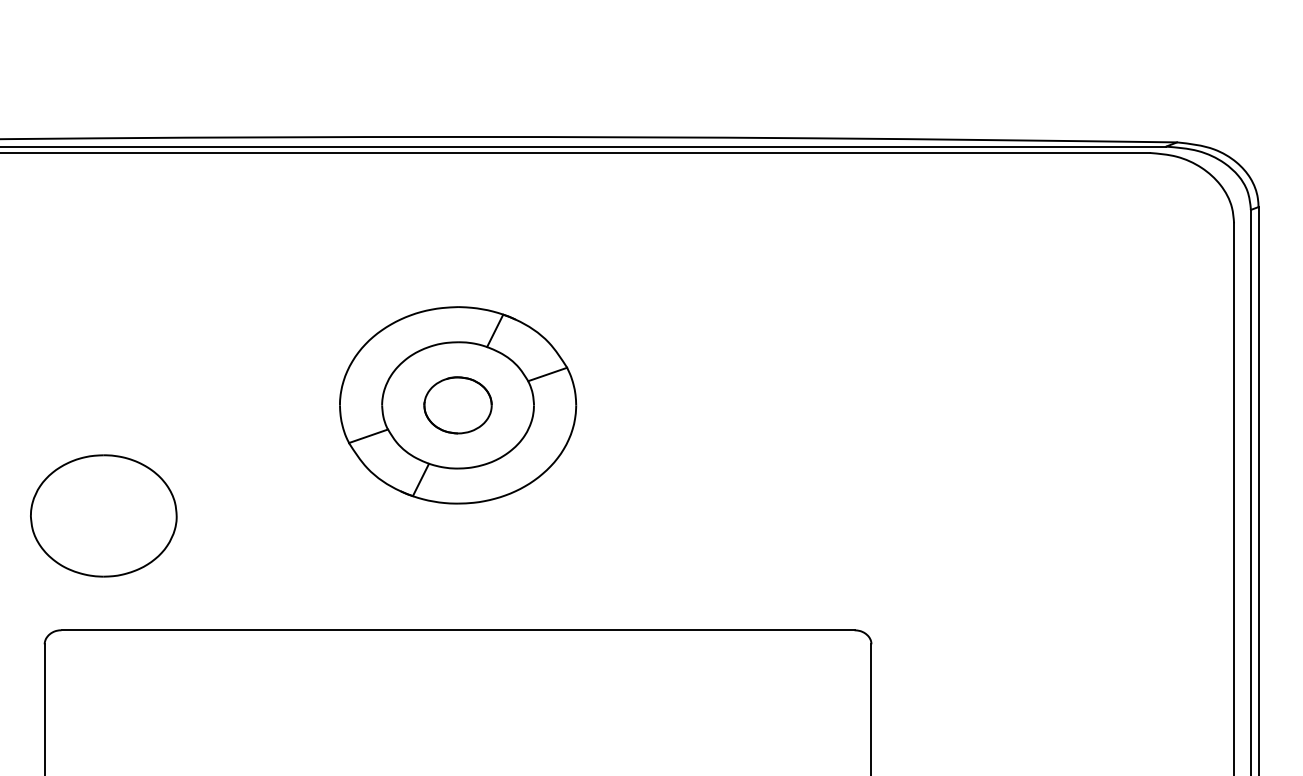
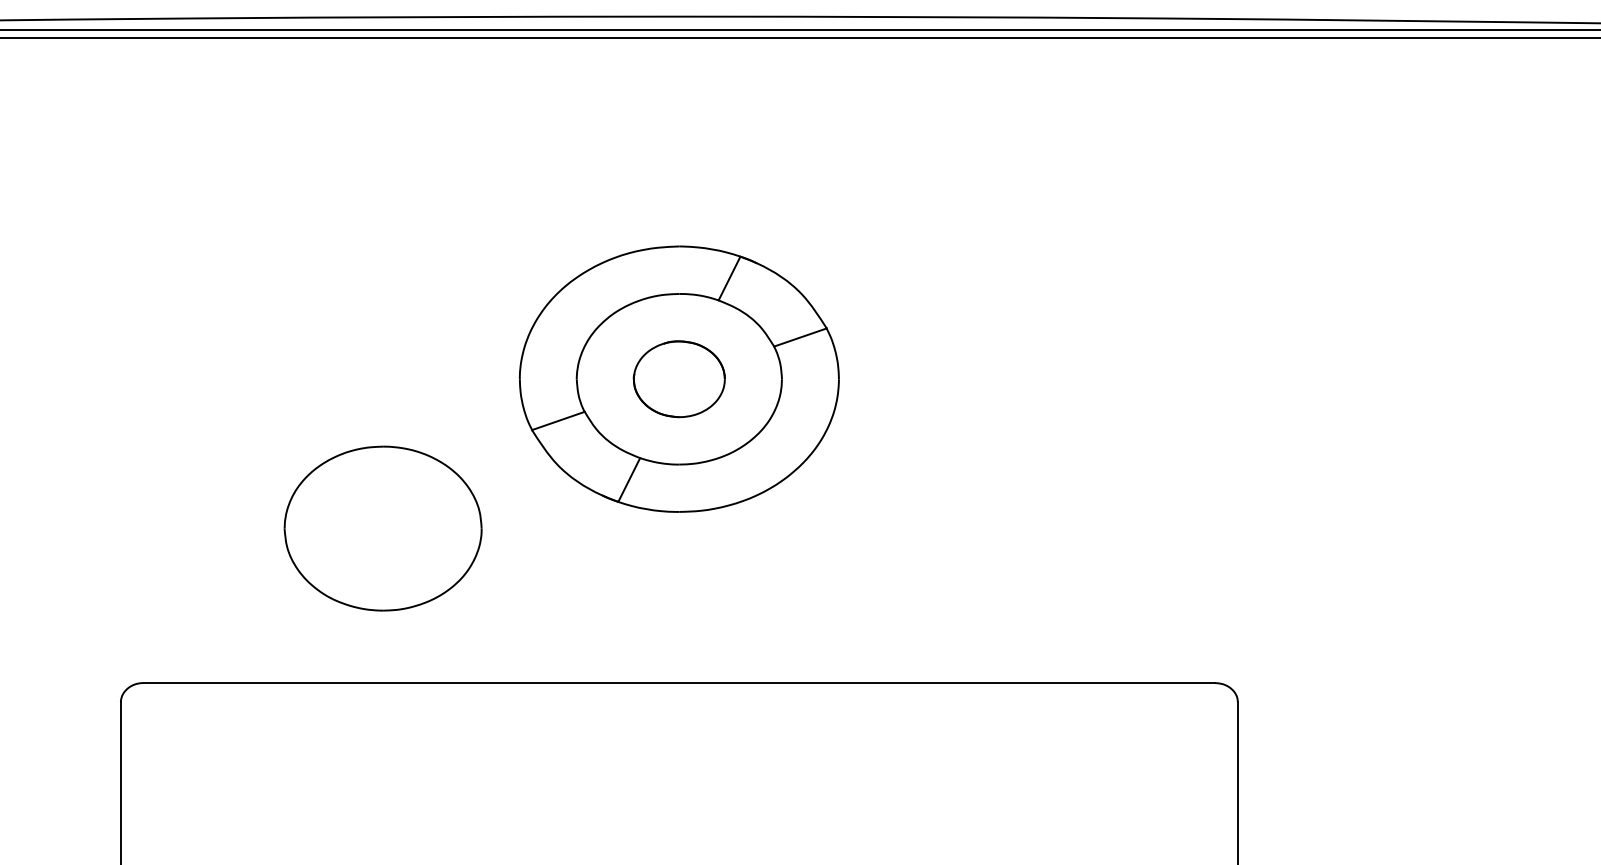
part: (103, 515) -> (382, 527), moved

